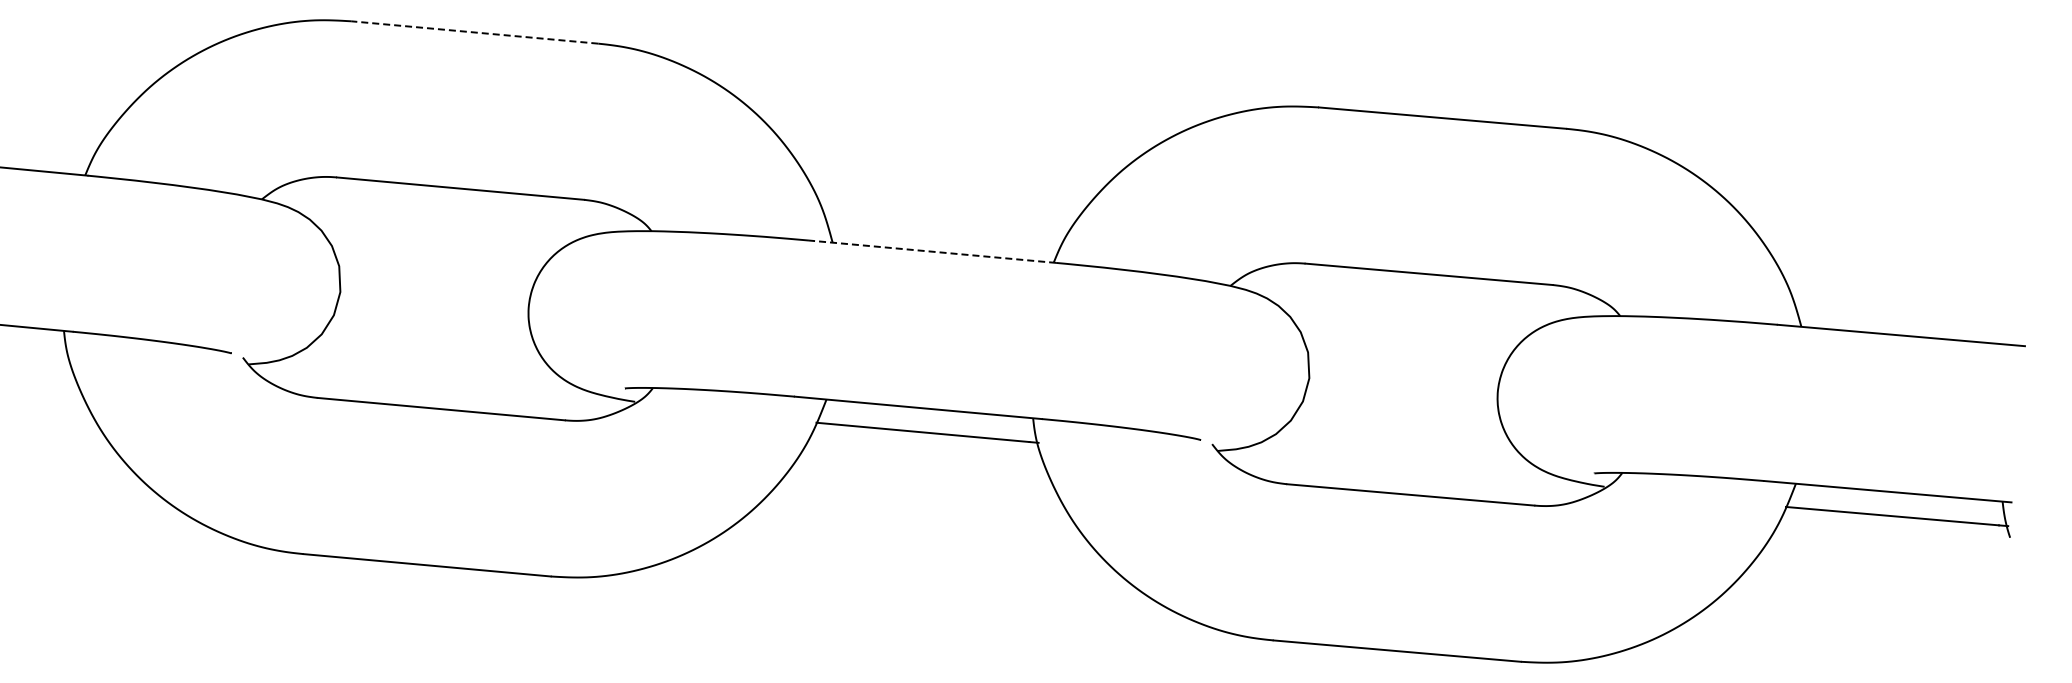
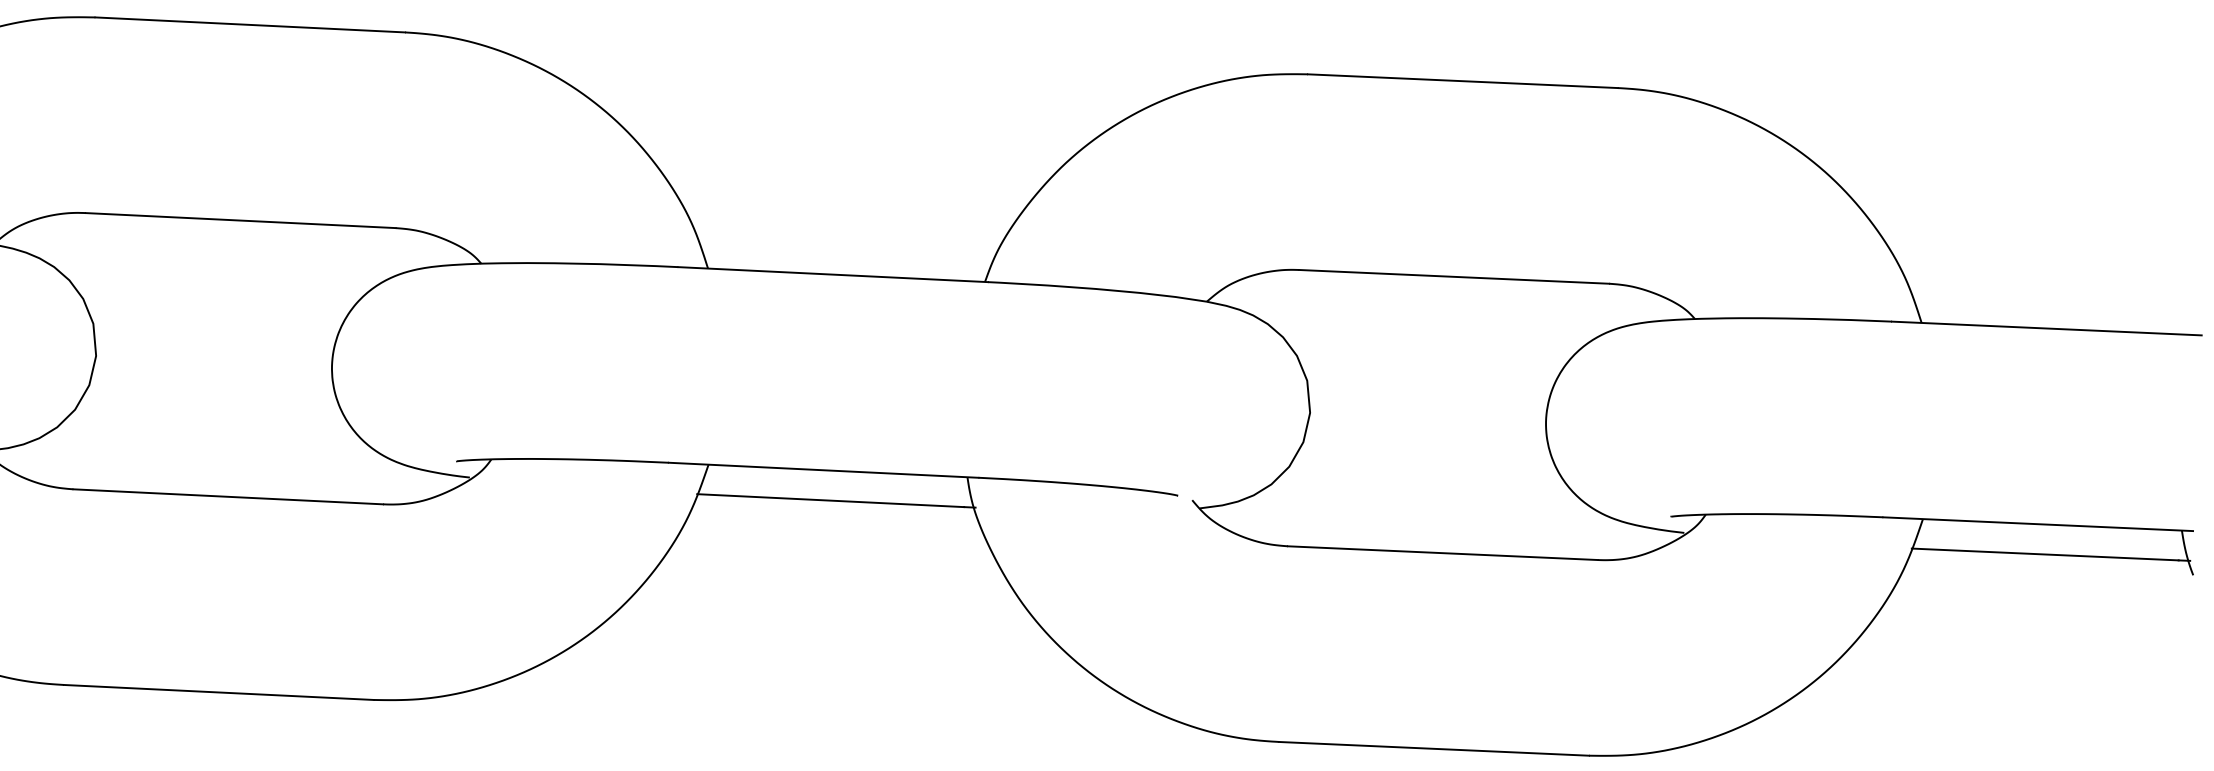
line: (474, 32) -> (249, 24), dashed -> solid
line: (932, 251) -> (833, 274), dashed -> solid

